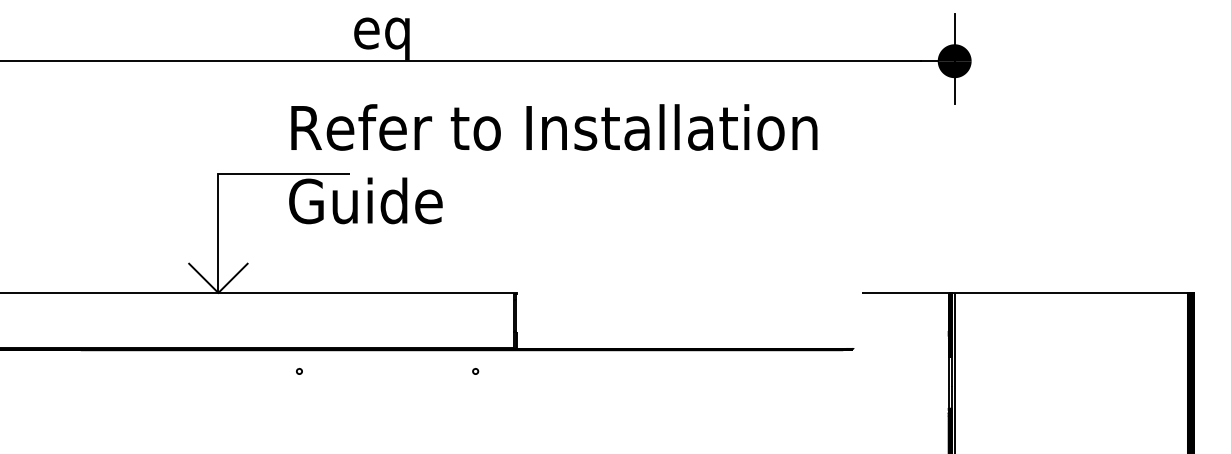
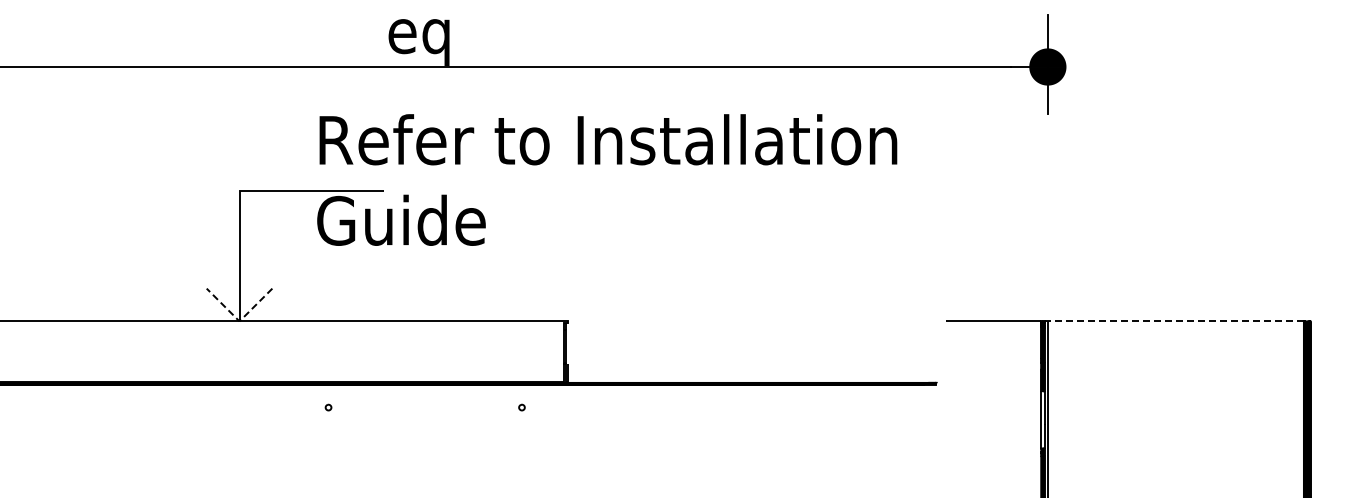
line: (218, 293) -> (239, 321), solid -> dashed
line: (1069, 293) -> (1173, 321), solid -> dashed

